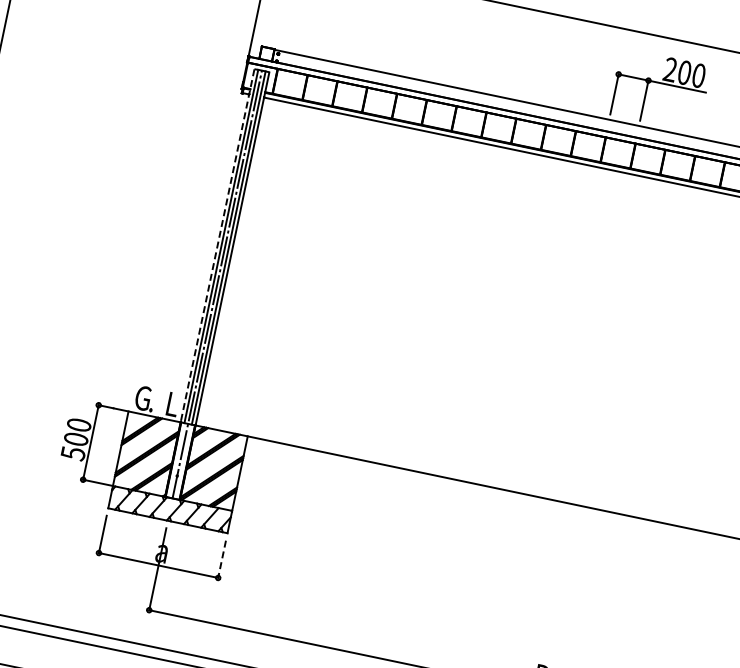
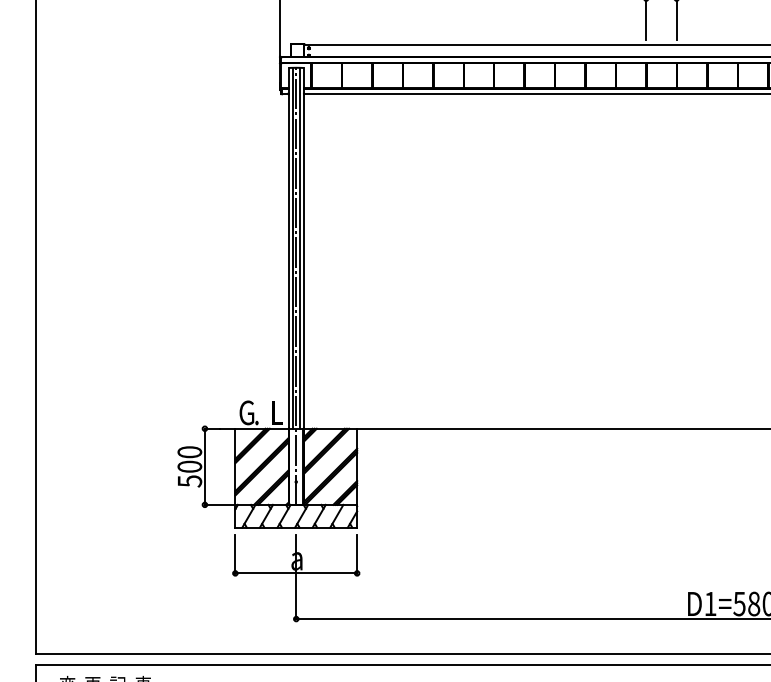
line: (217, 245) -> (288, 248), dashed -> solid
line: (222, 559) -> (357, 554), dashed -> solid

